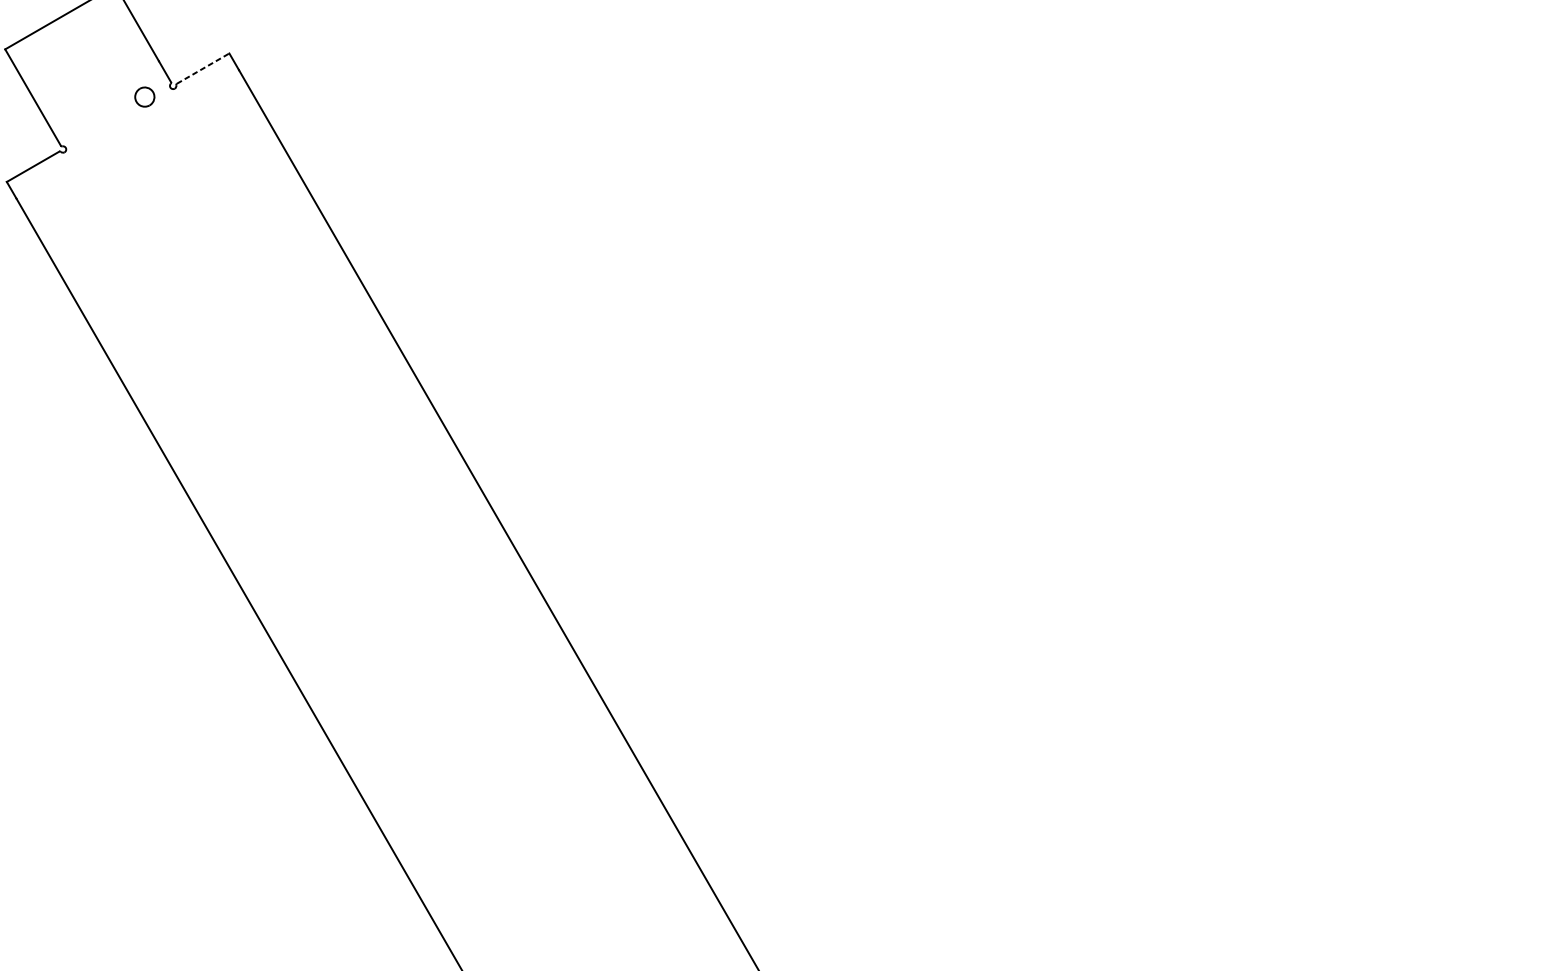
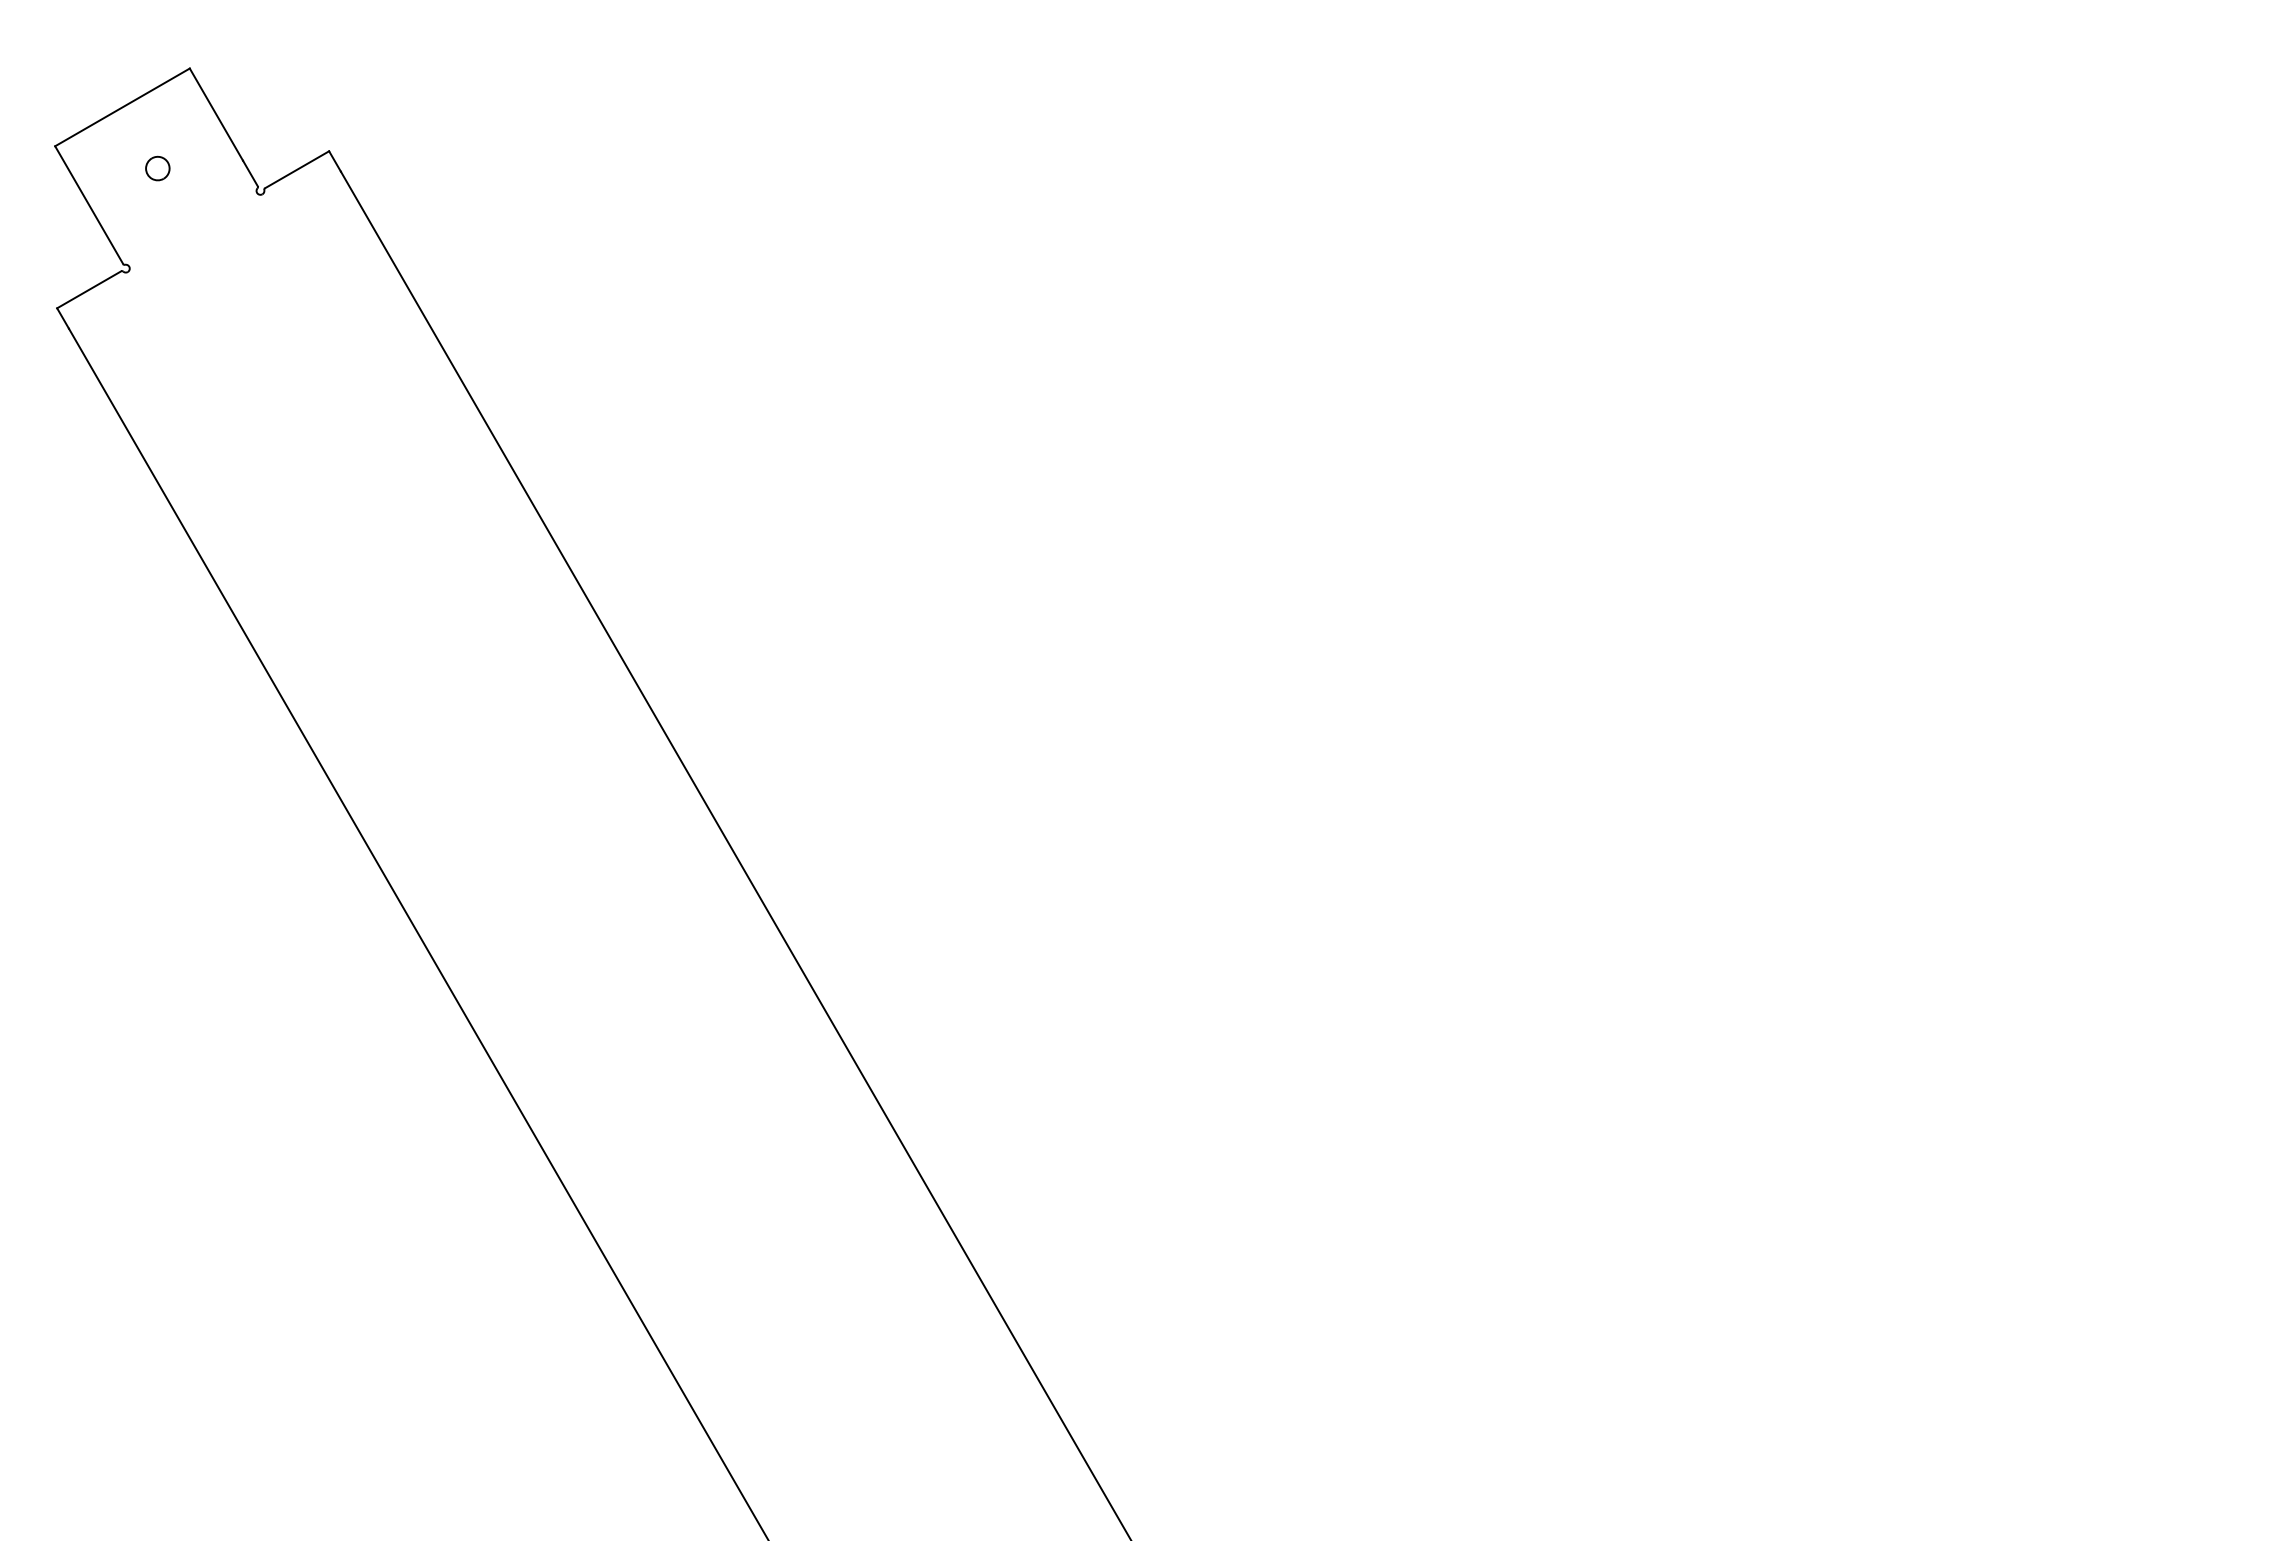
line: (203, 68) -> (297, 169), dashed -> solid
part: (144, 97) -> (157, 168), moved

